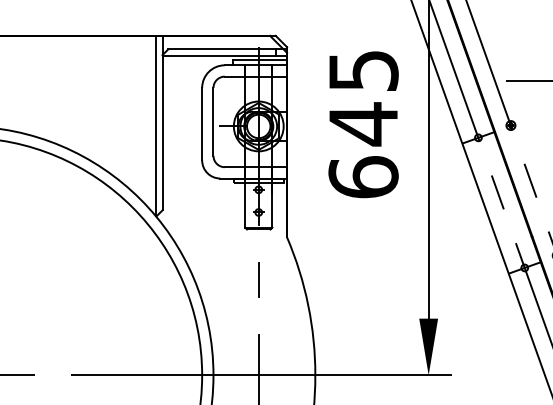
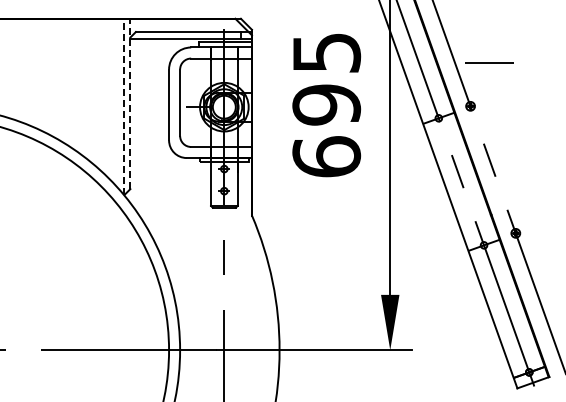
line: (162, 122) -> (130, 103), solid -> dashed
text: (363, 123) -> (326, 104), 645 -> 695
line: (155, 125) -> (123, 106), solid -> dashed

